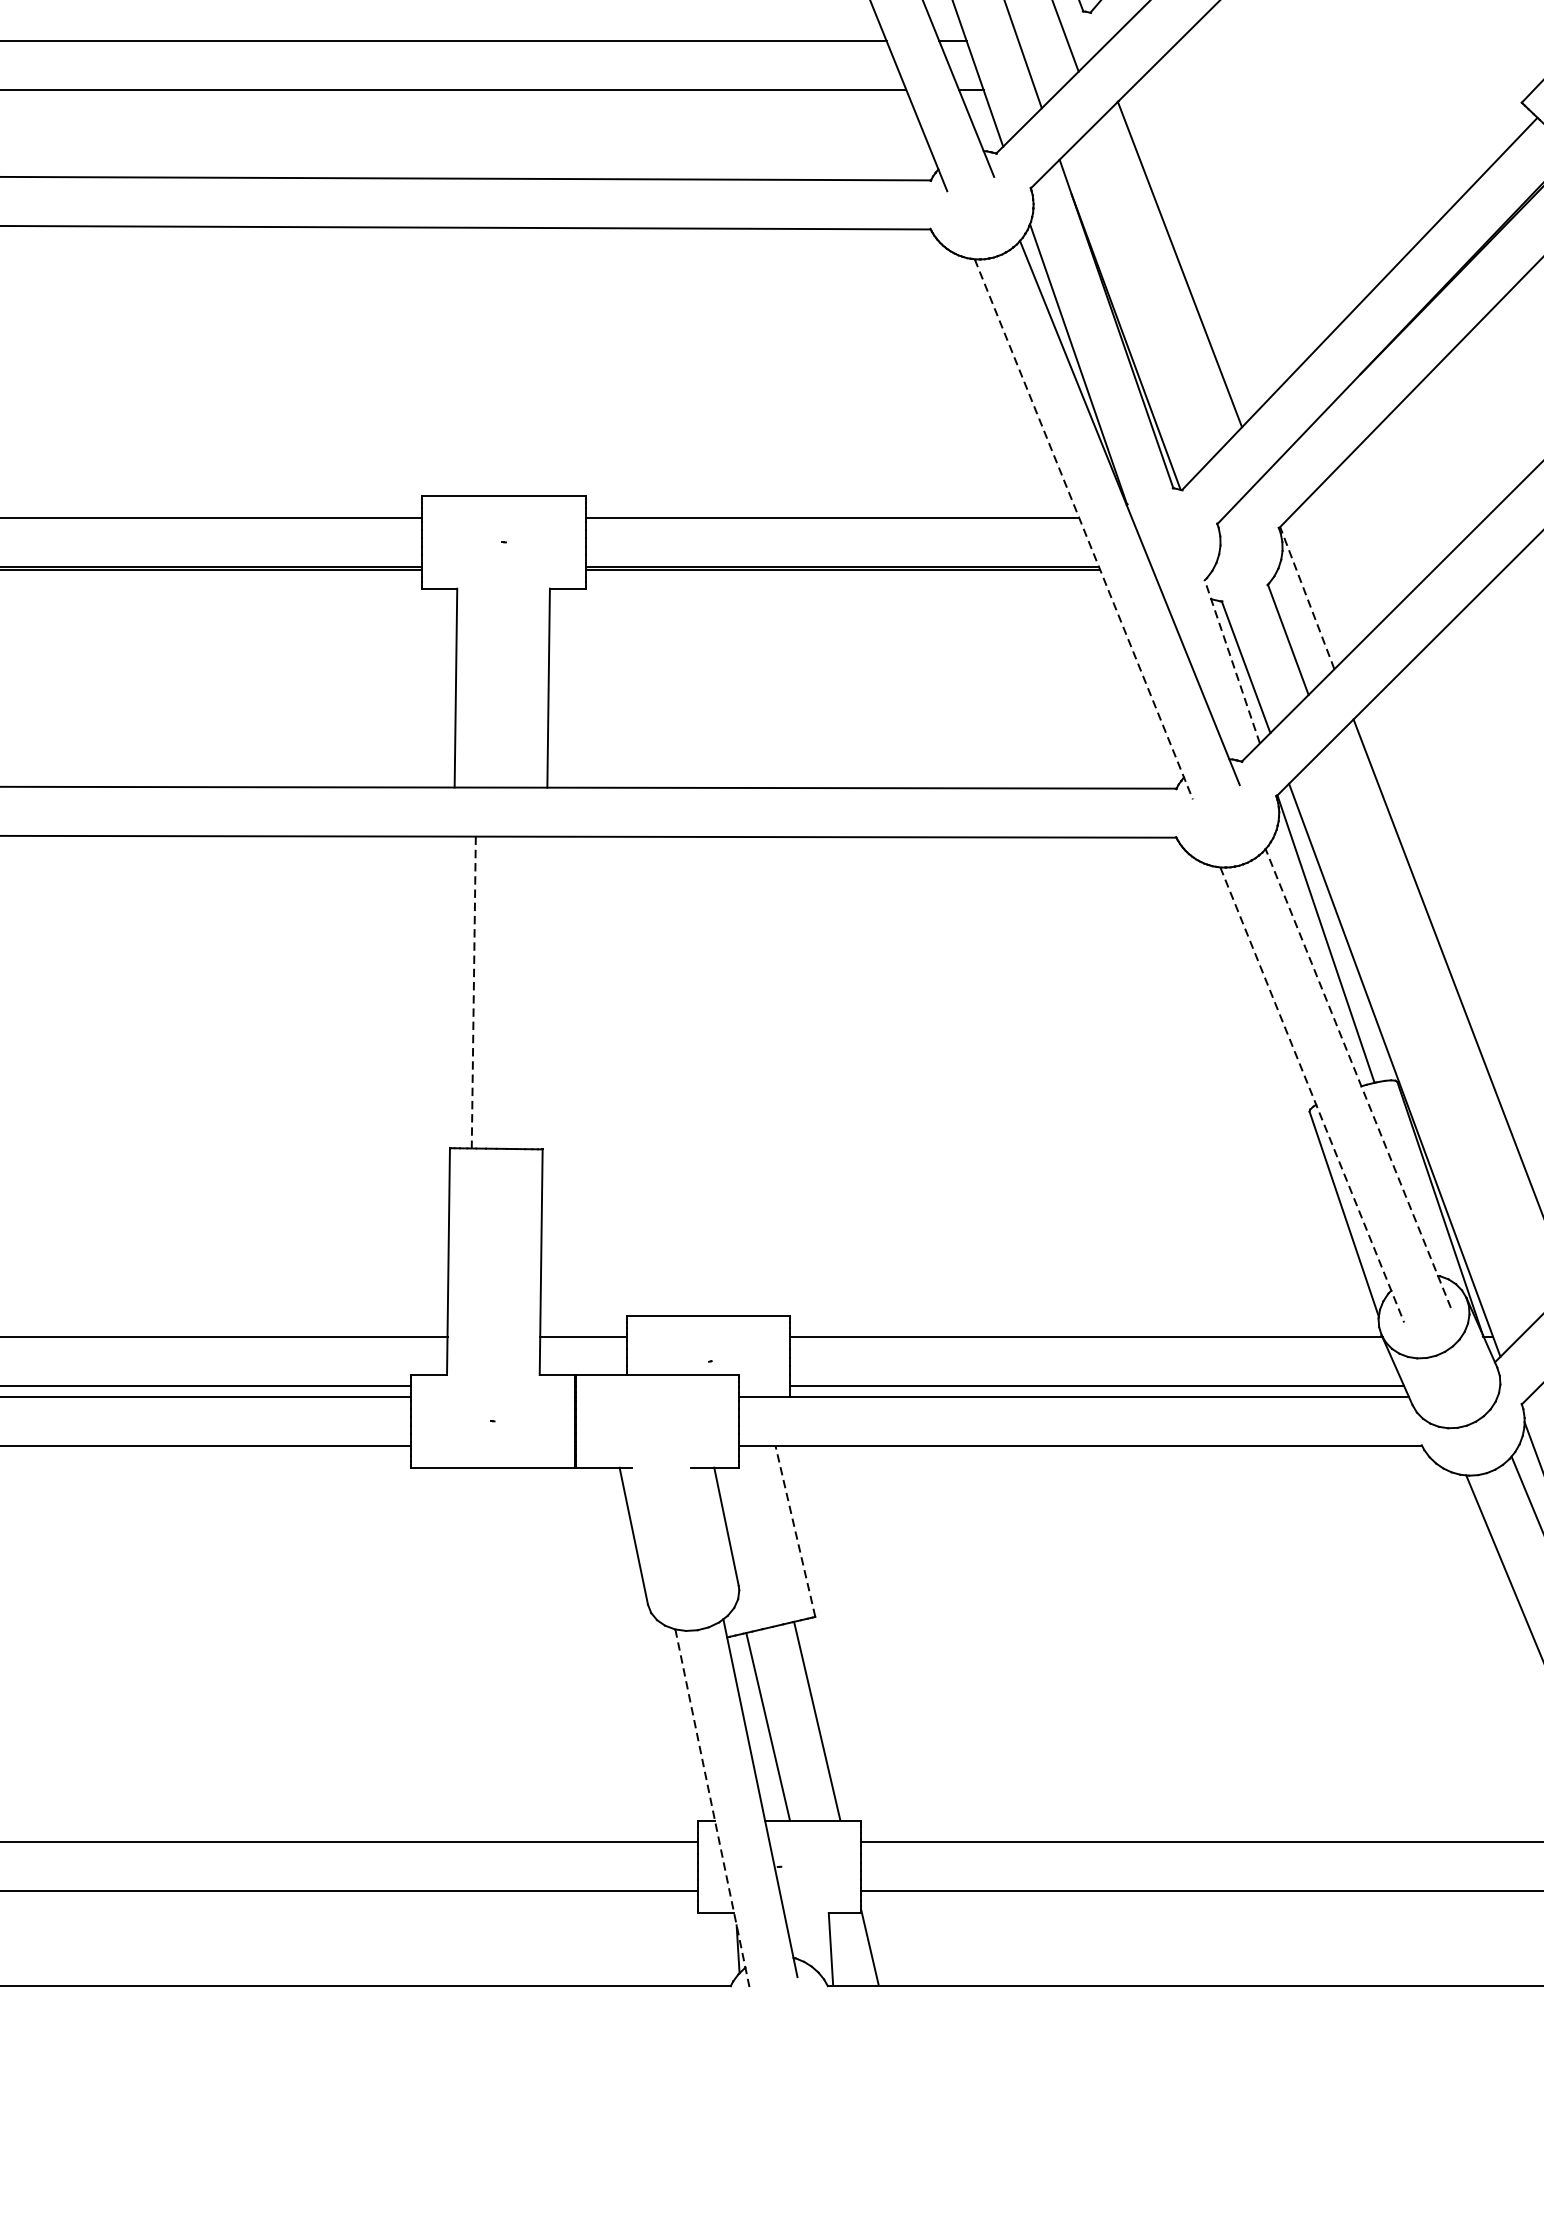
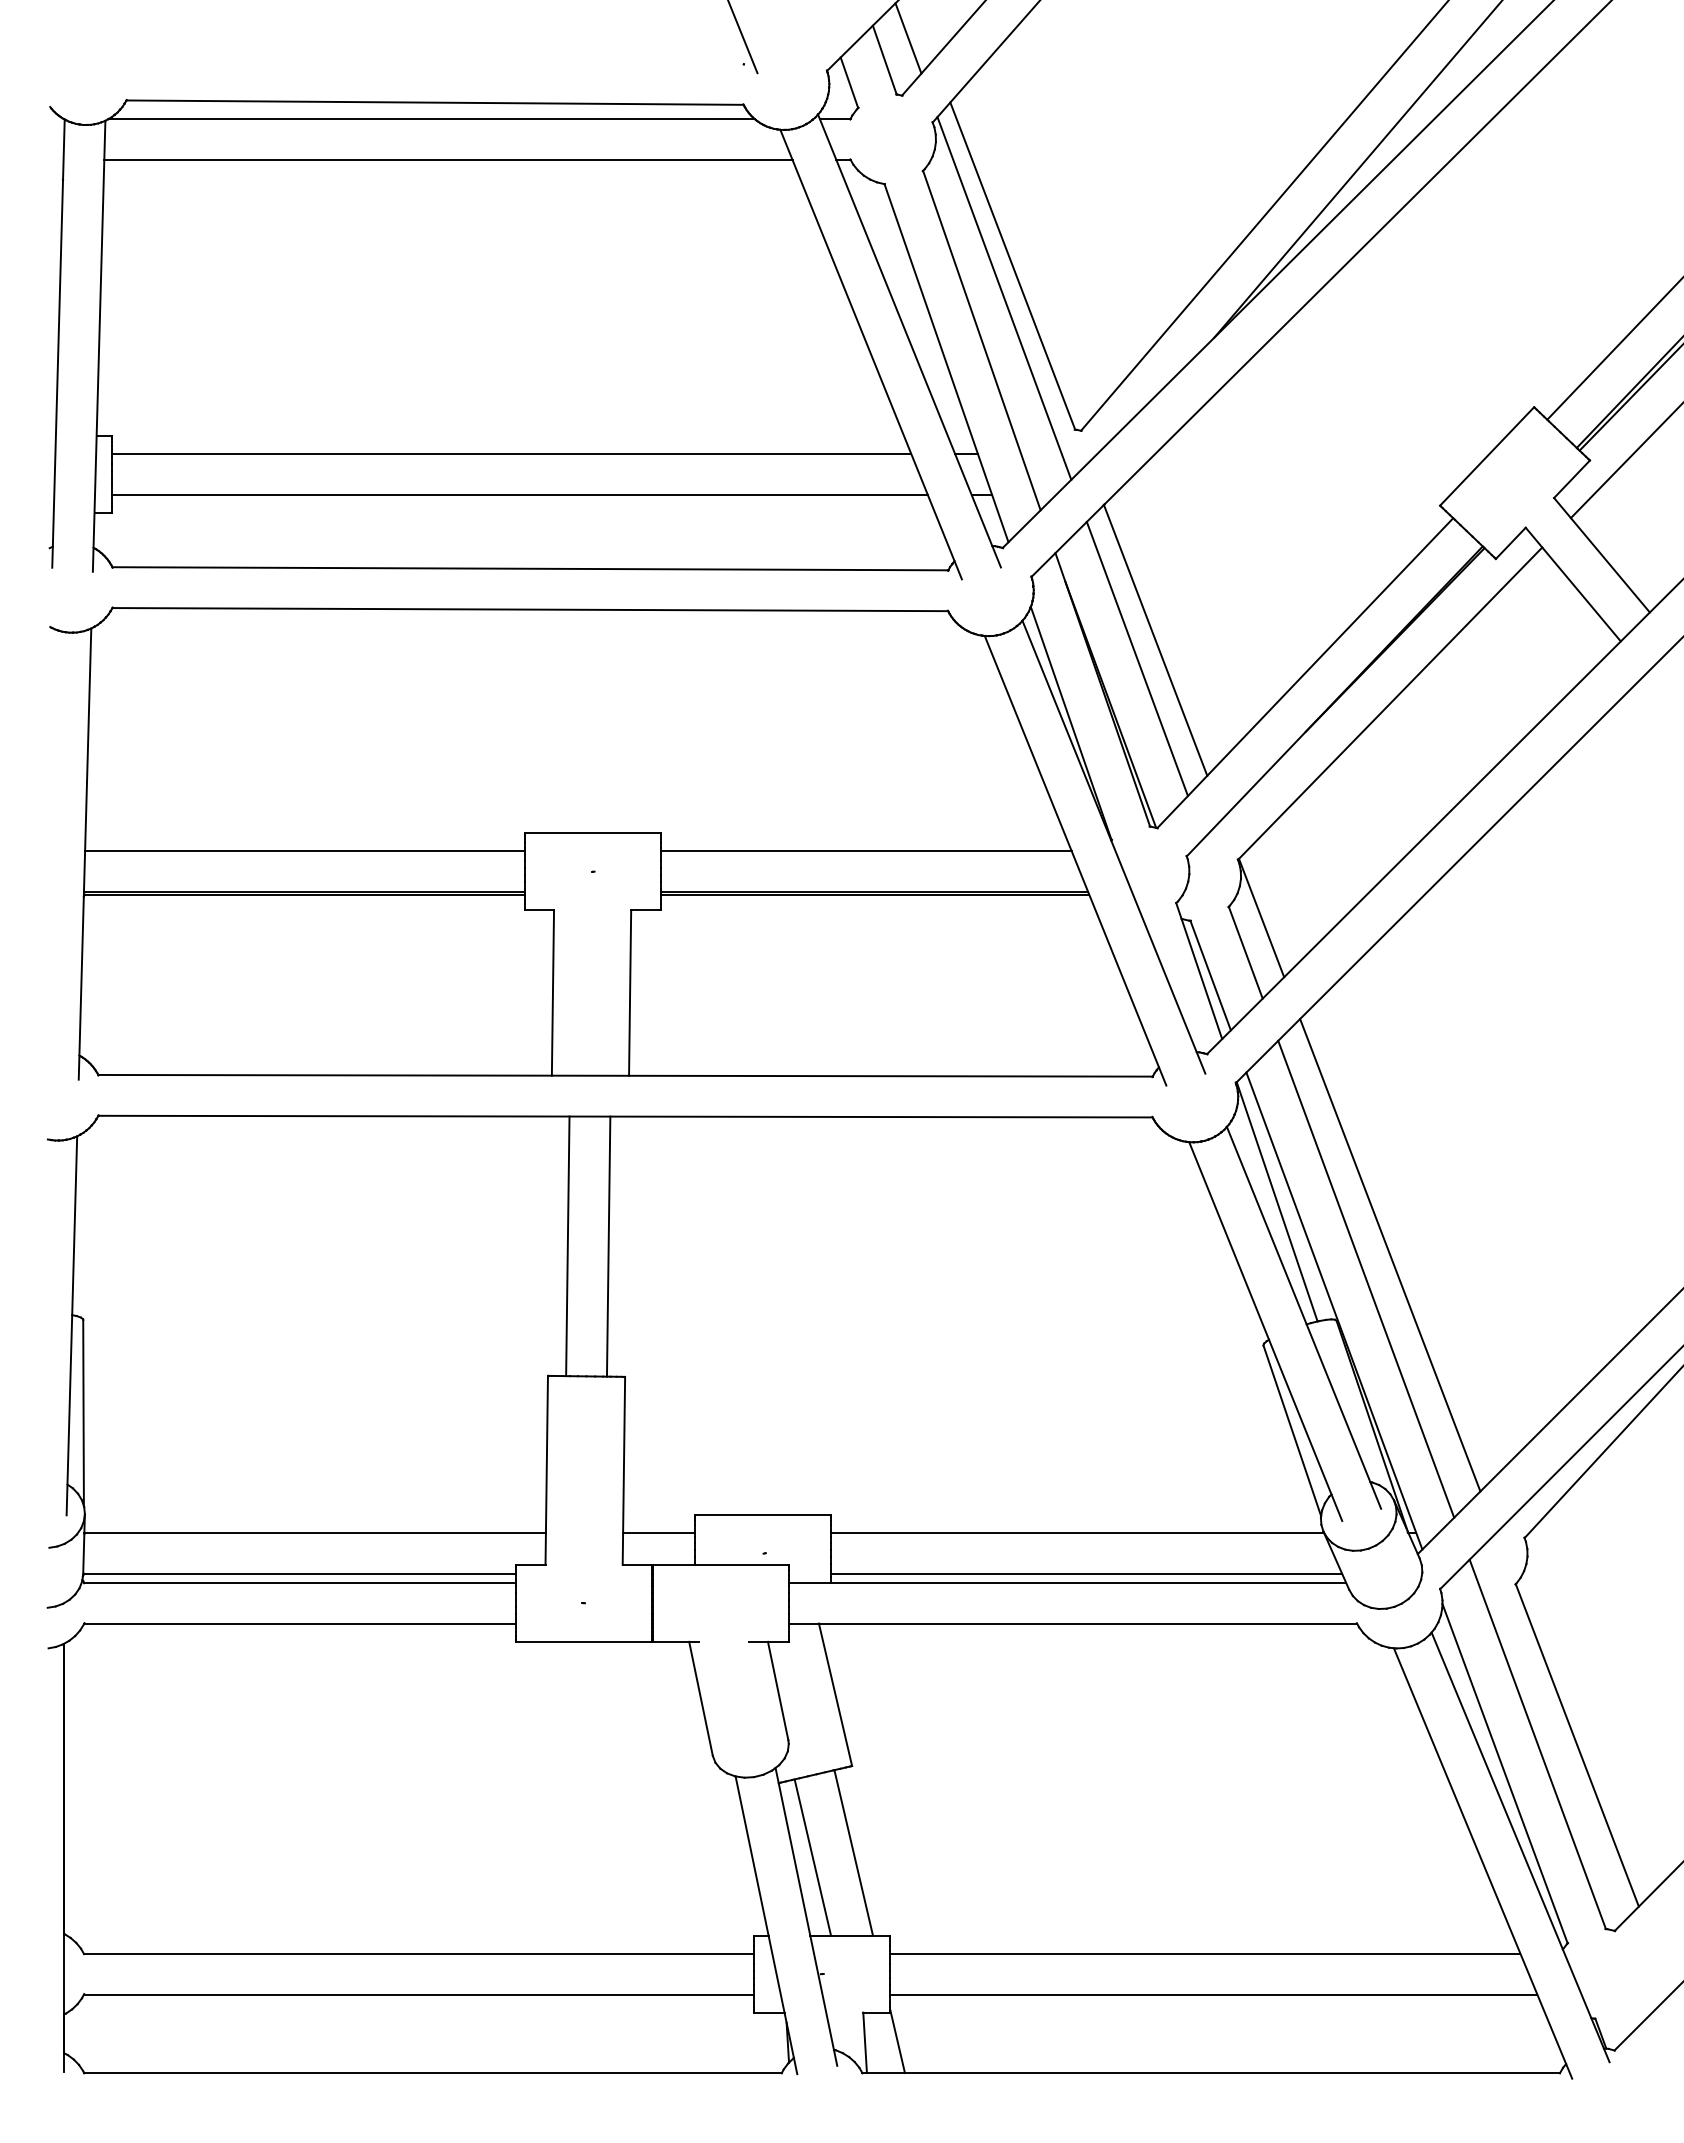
line: (1157, 286) -> (1136, 658), added
line: (1083, 530) -> (1075, 861), dashed -> solid
line: (1307, 597) -> (1261, 917), dashed -> solid
line: (1232, 661) -> (1199, 970), dashed -> solid
line: (473, 992) -> (567, 1246), dashed -> solid
line: (522, 992) -> (608, 1246), added
line: (1433, 1031) -> (1366, 1278), added
line: (1358, 1078) -> (1304, 1317), dashed -> solid
line: (1311, 1096) -> (1265, 1332), dashed -> solid
line: (795, 1530) -> (835, 1694), dashed -> solid
line: (712, 1808) -> (766, 1925), dashed -> solid

